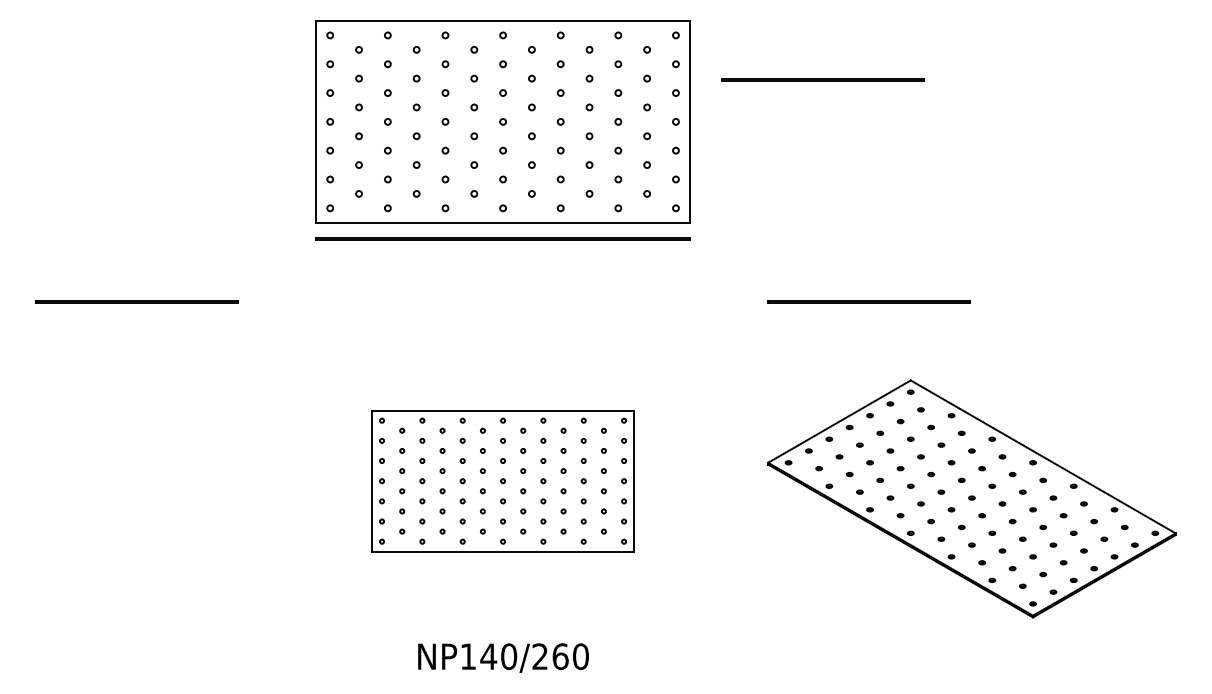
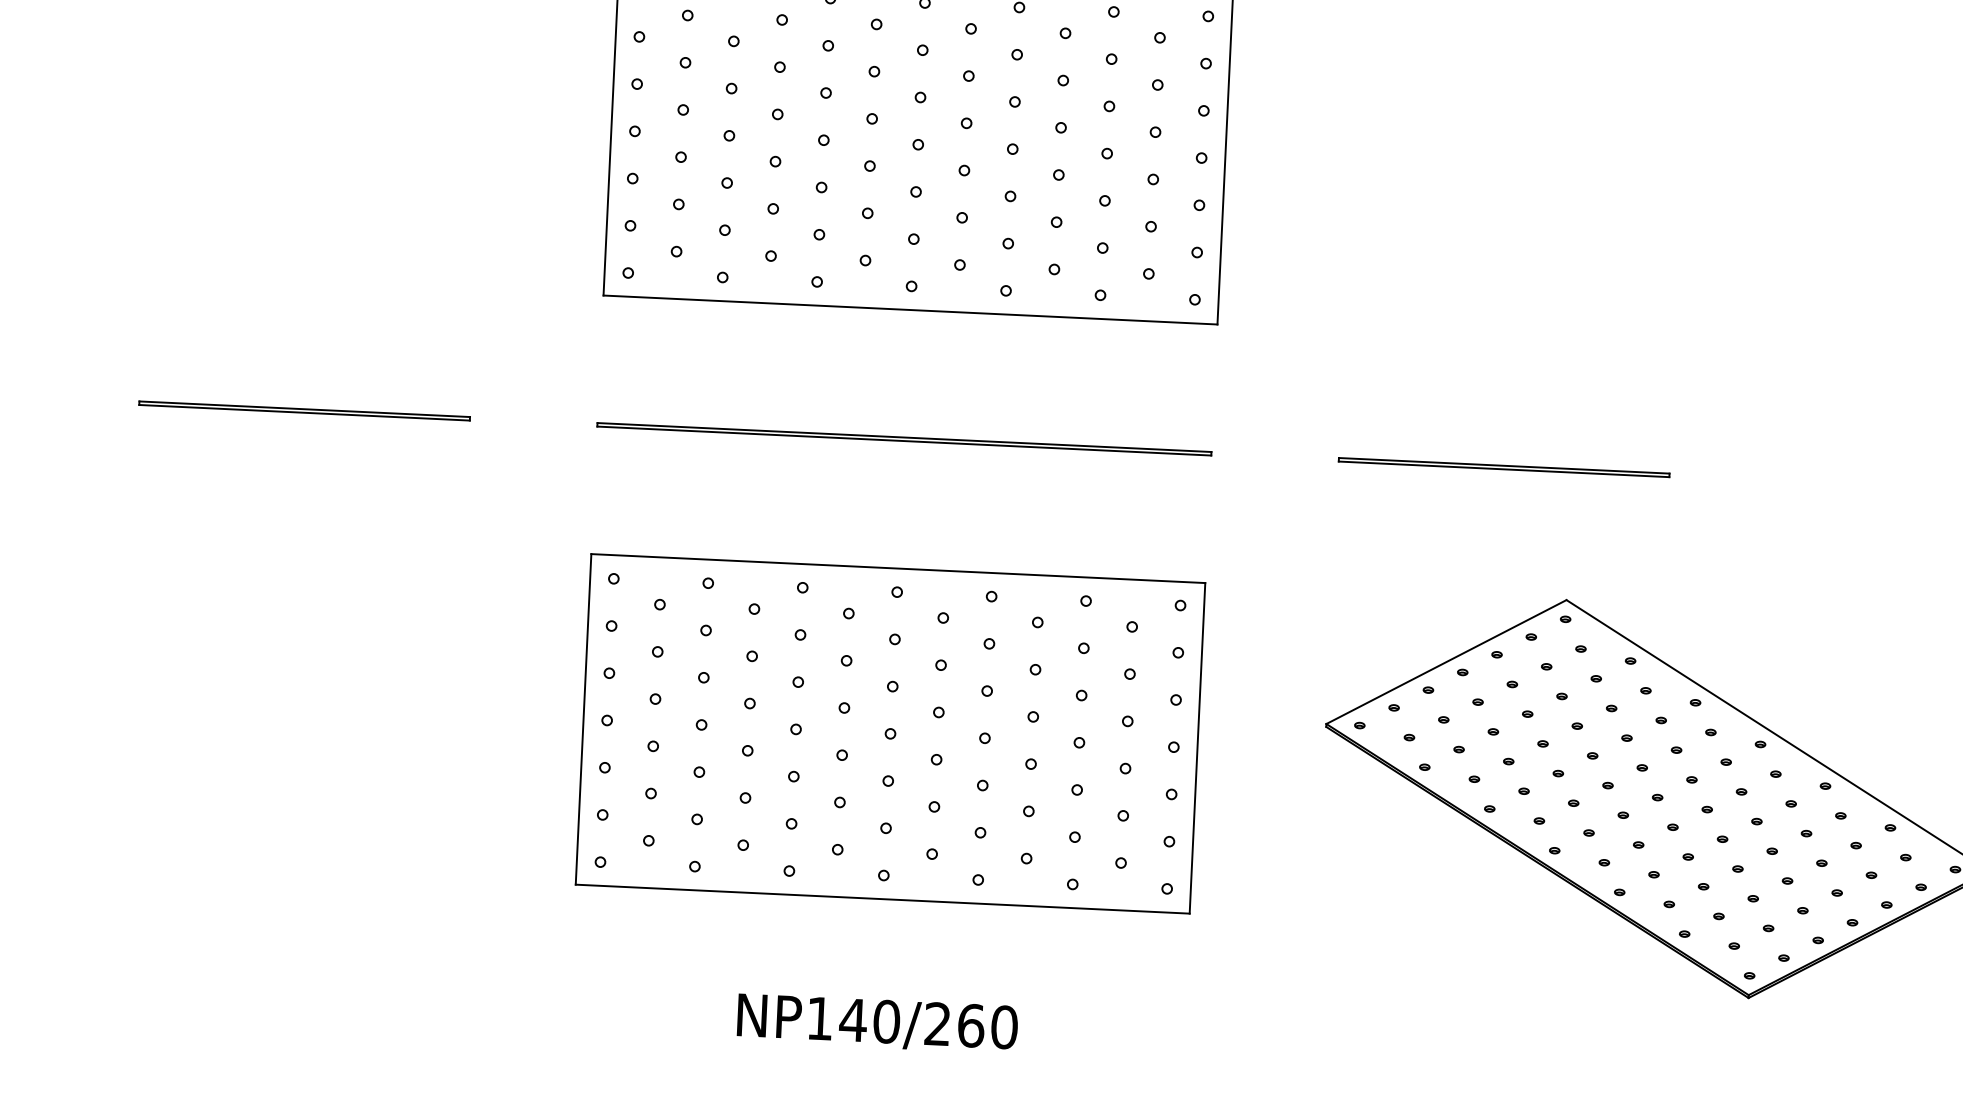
line: (822, 79) -> (1445, 99), removed
line: (502, 238) -> (903, 439), moved
part: (502, 480) -> (889, 732), size x1.43

